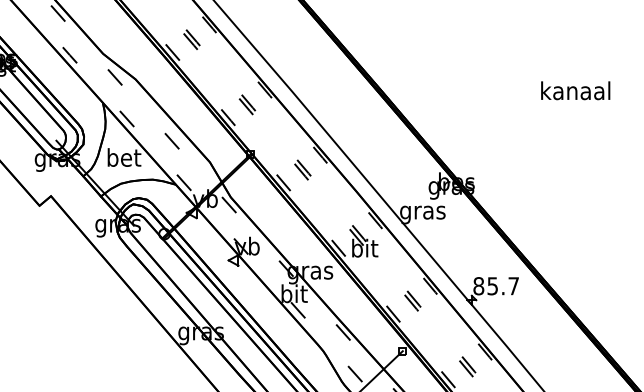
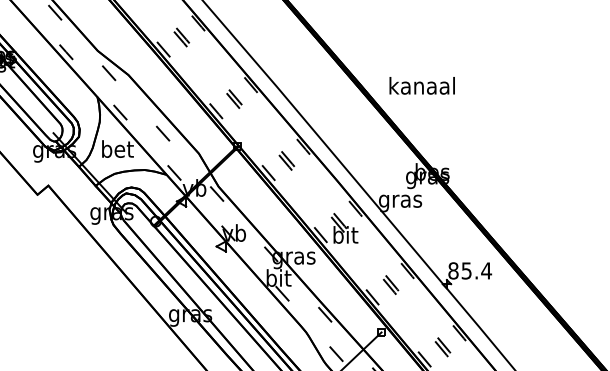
text: (574, 90) -> (421, 85), moved
text: (513, 285) -> (486, 270), 85.7 -> 85.4

